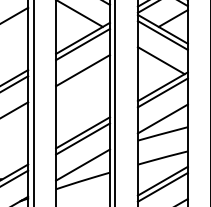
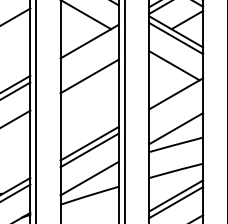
line: (82, 44) -> (89, 48), removed
line: (162, 92) -> (175, 100), removed

